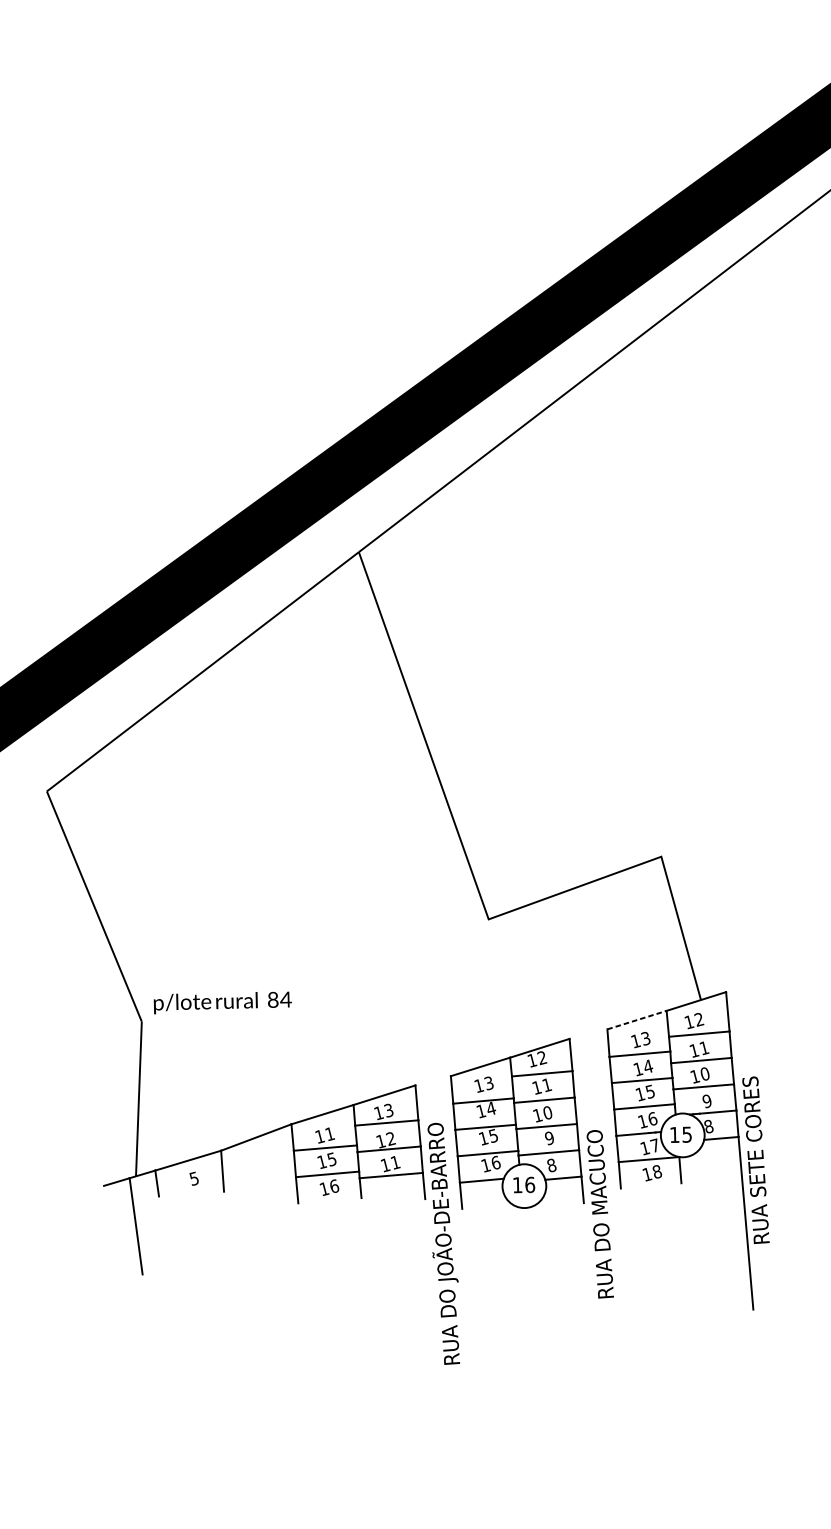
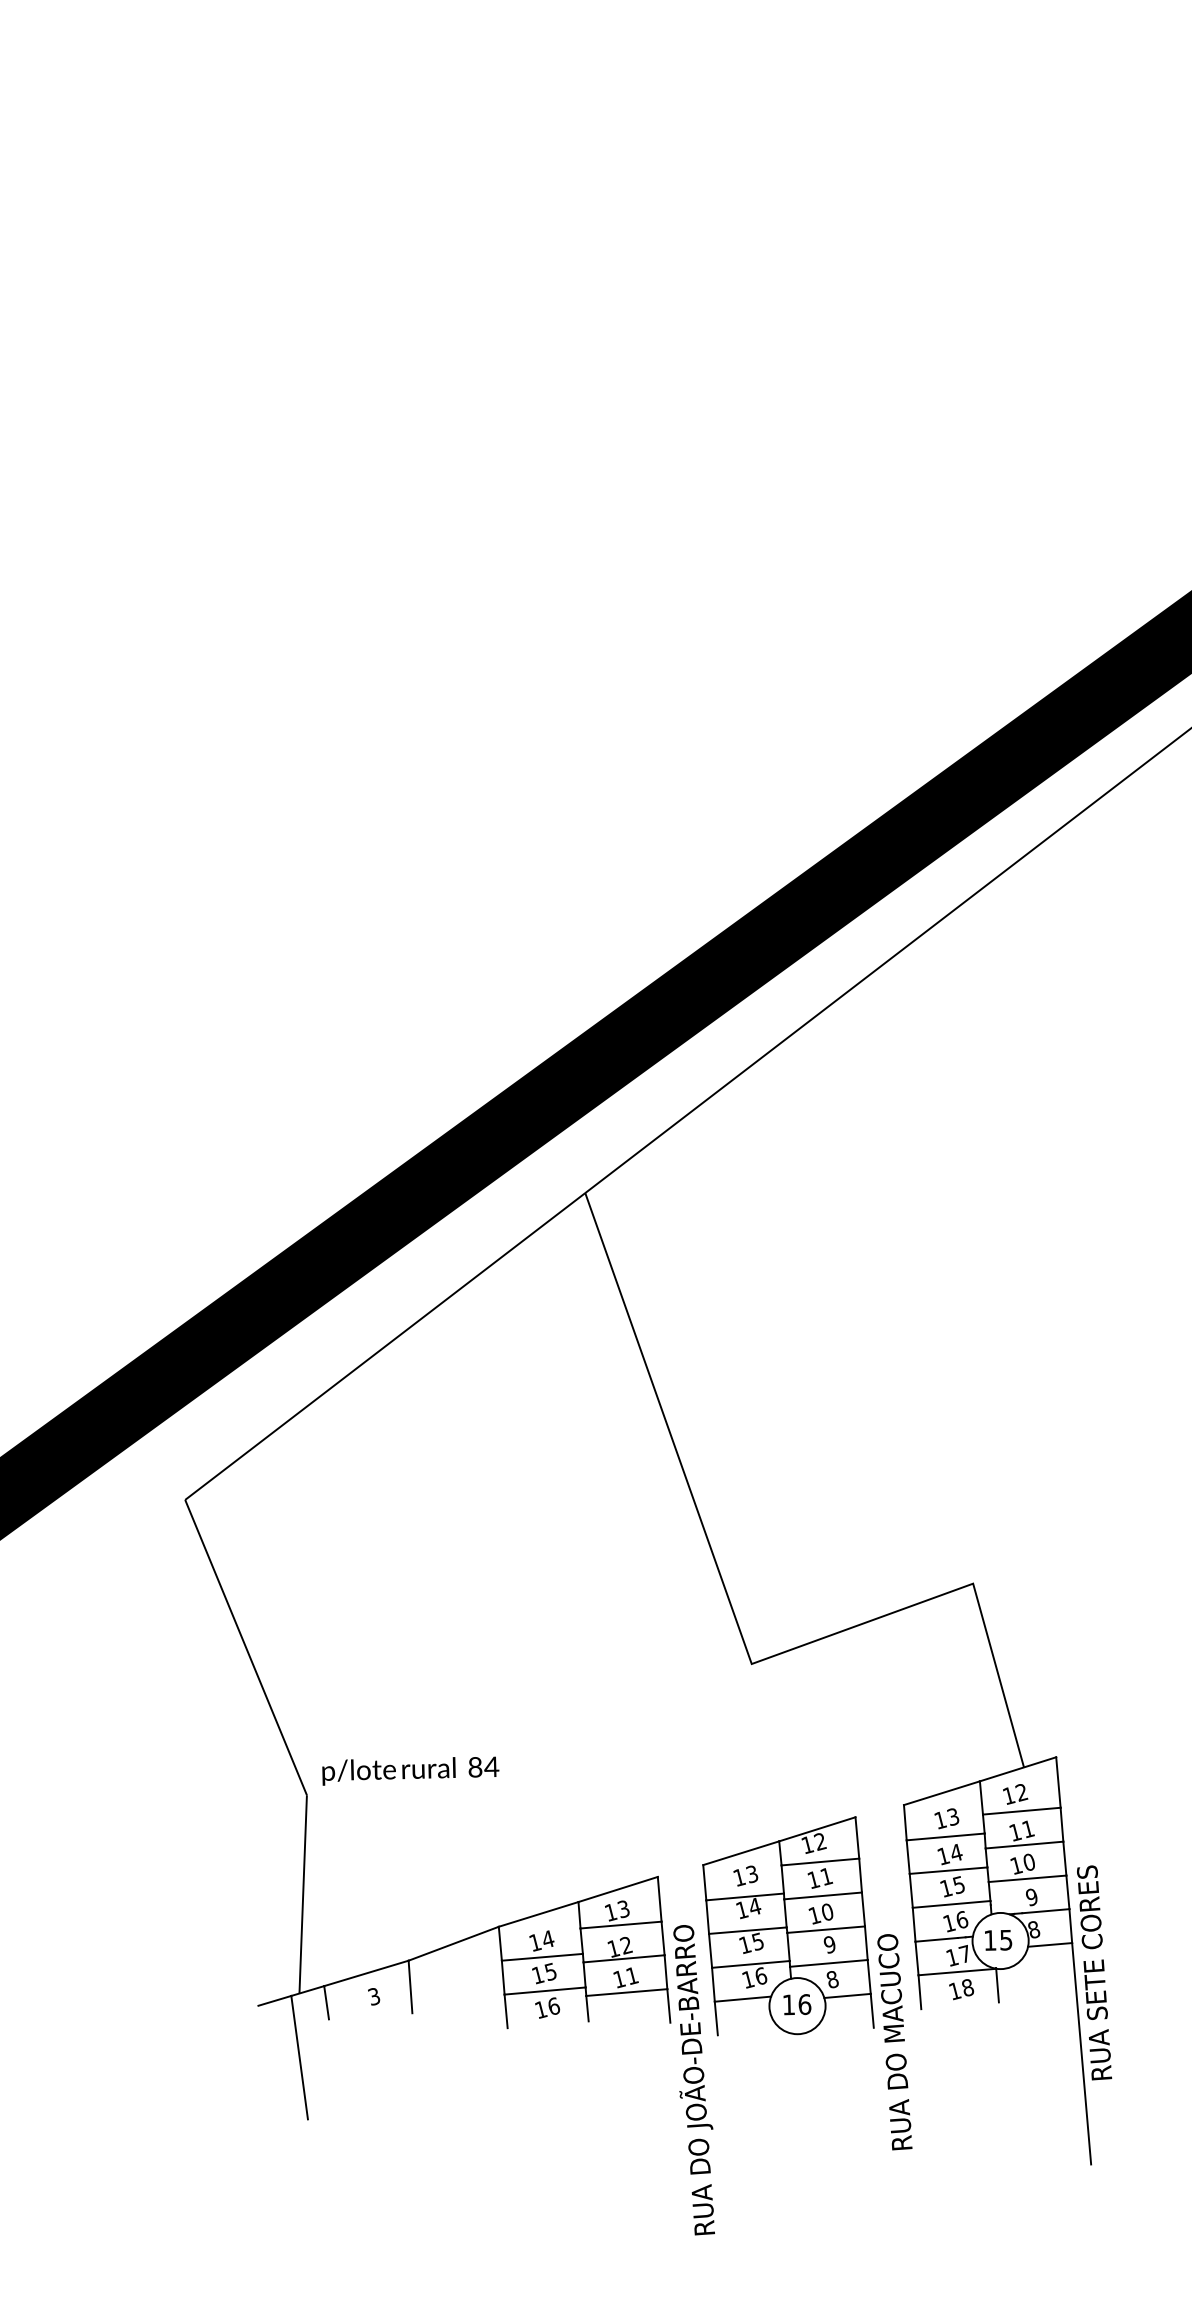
line: (636, 1020) -> (941, 1793), dashed -> solid
text: (330, 1134) -> (548, 1939), 11 -> 14
text: (194, 1177) -> (374, 1995), 5 -> 3

